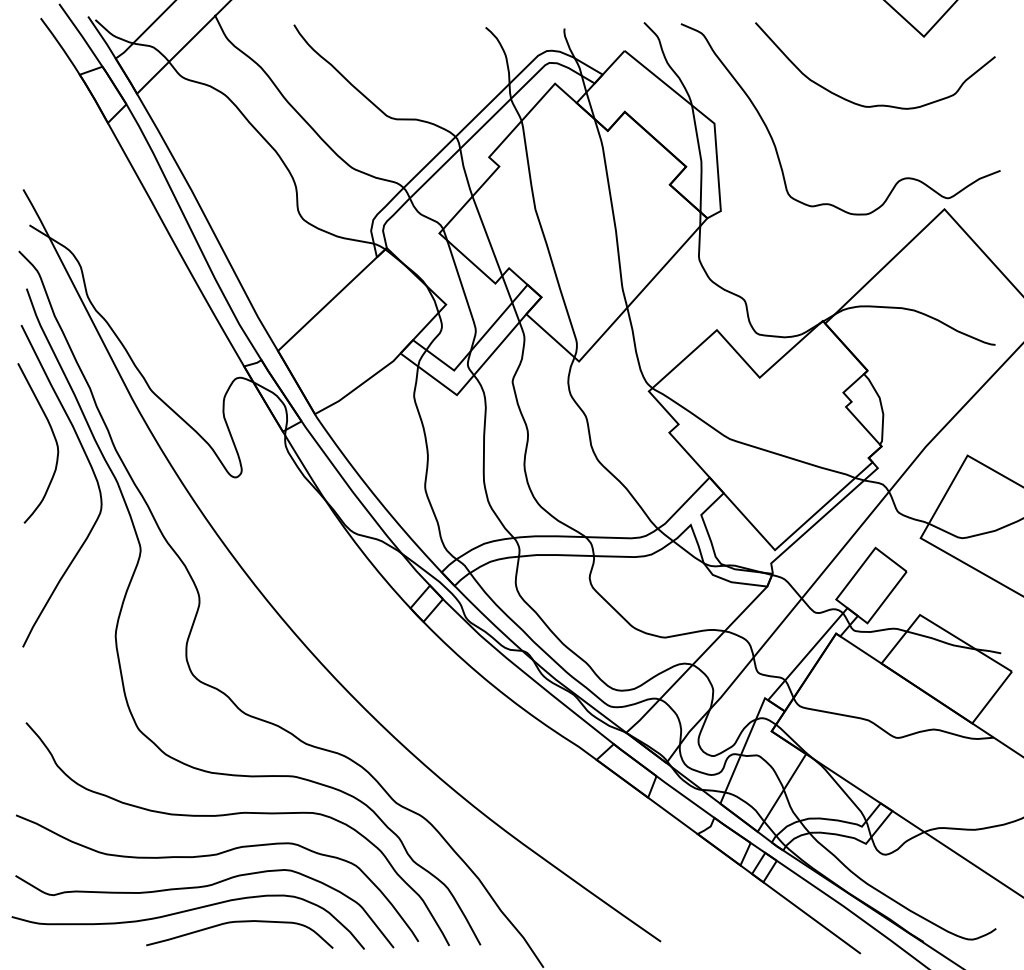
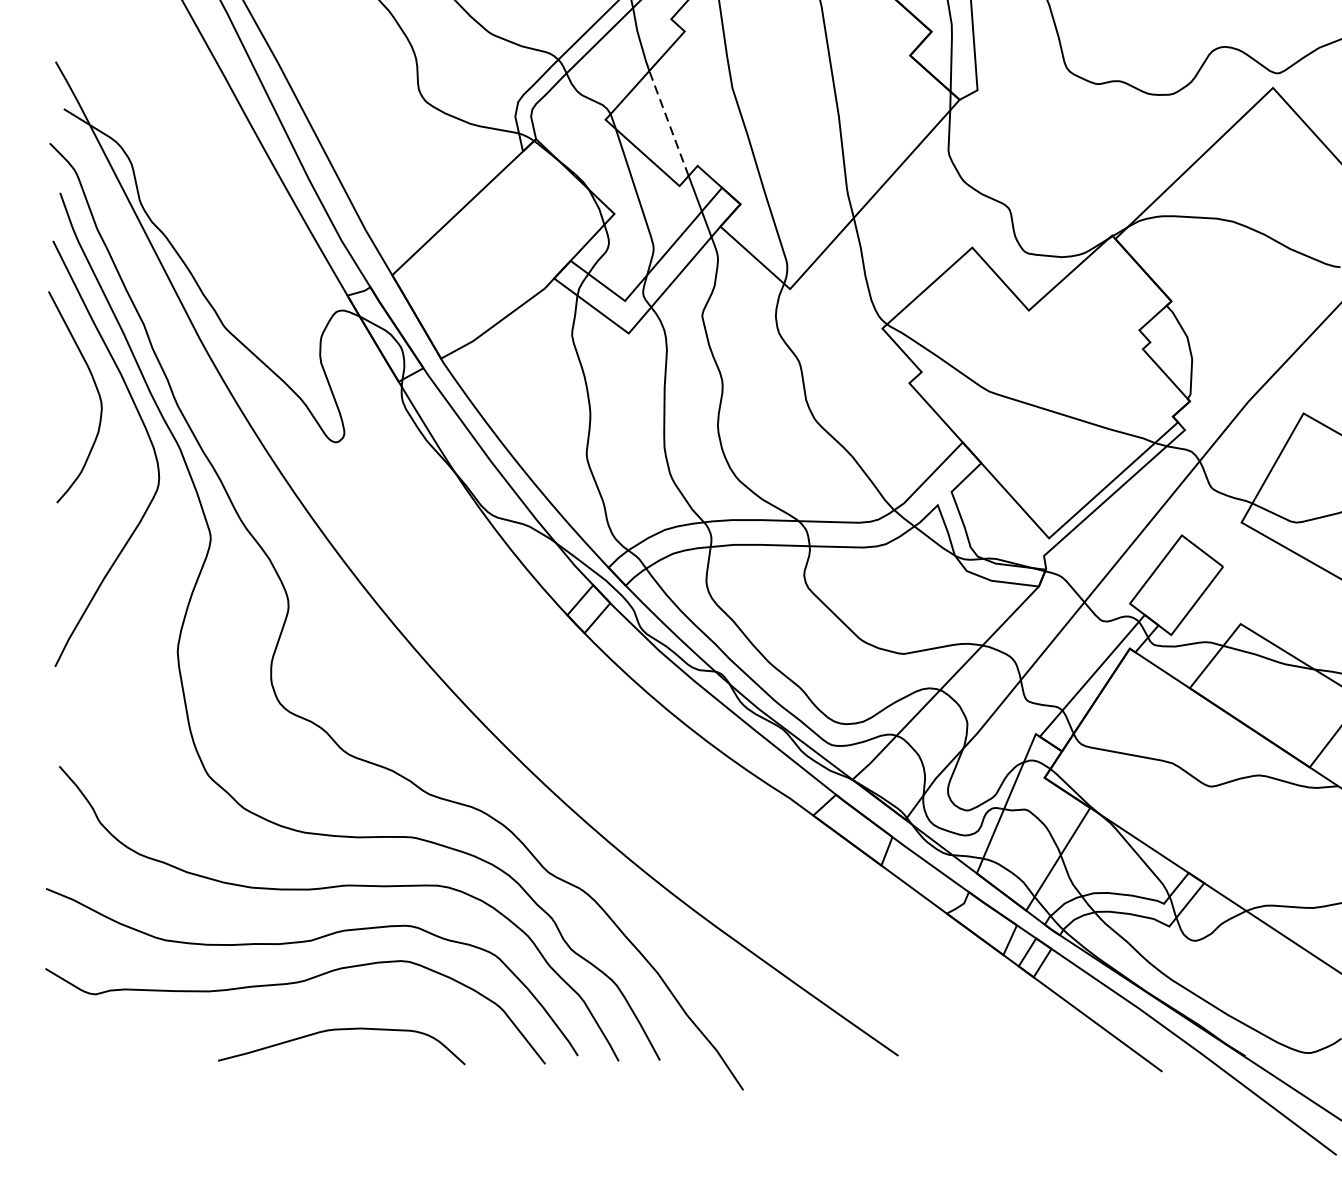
line: (487, 235) -> (669, 122), solid -> dashed
curve: (185, 912) -> (270, 1017), removed

